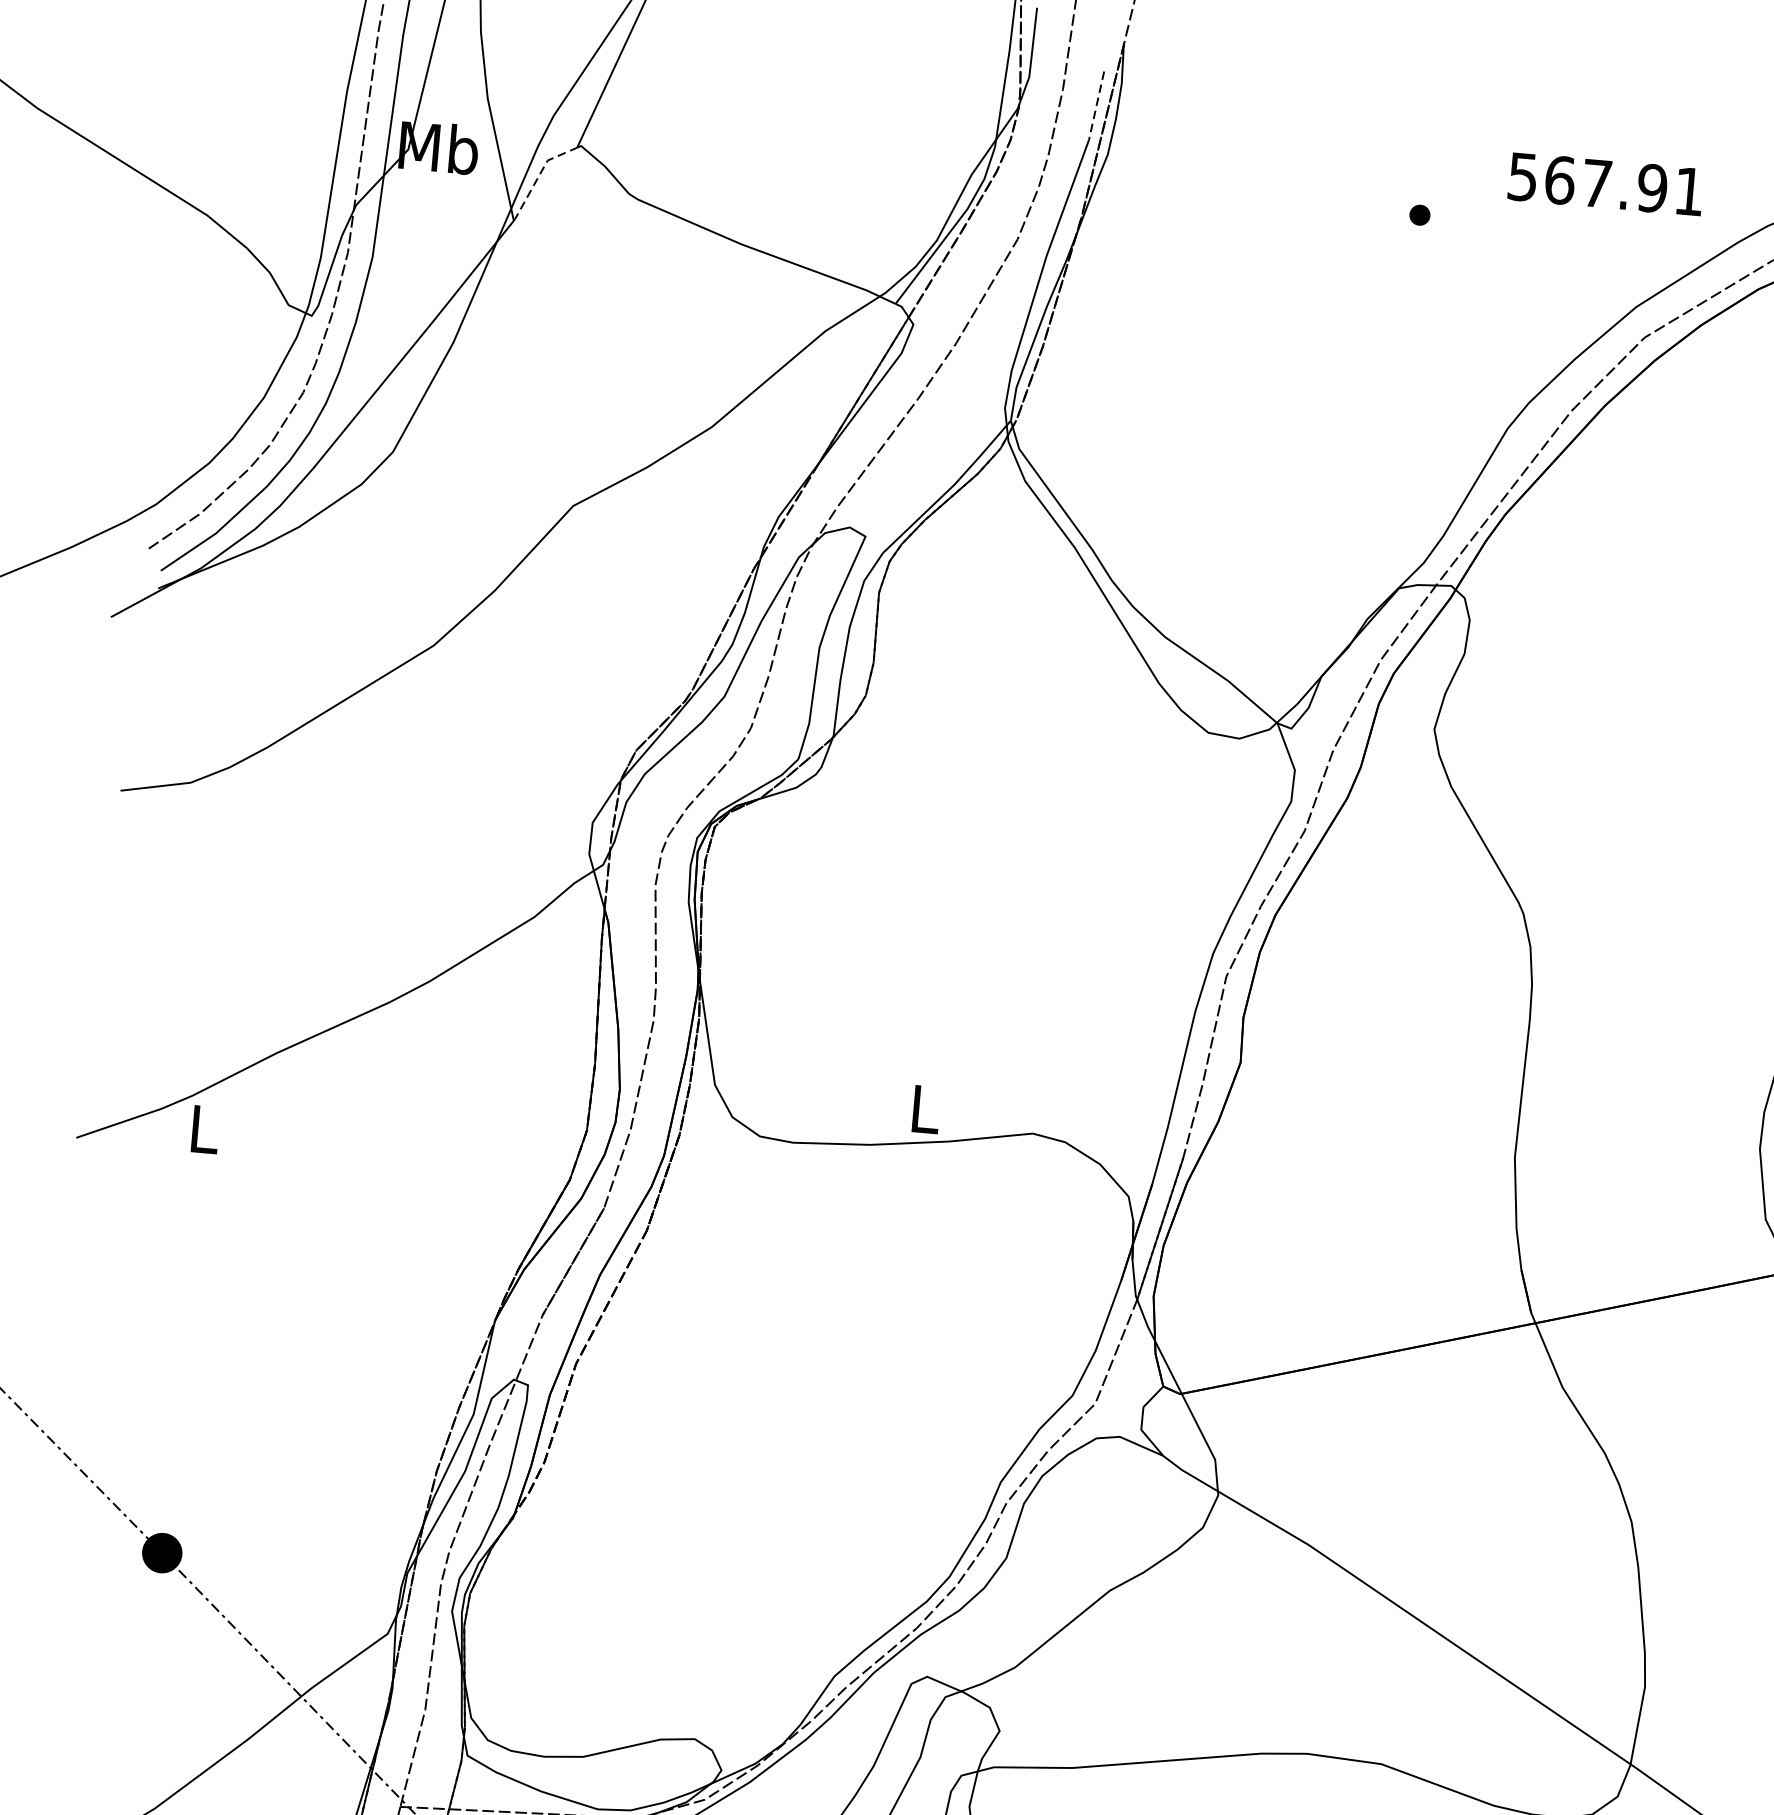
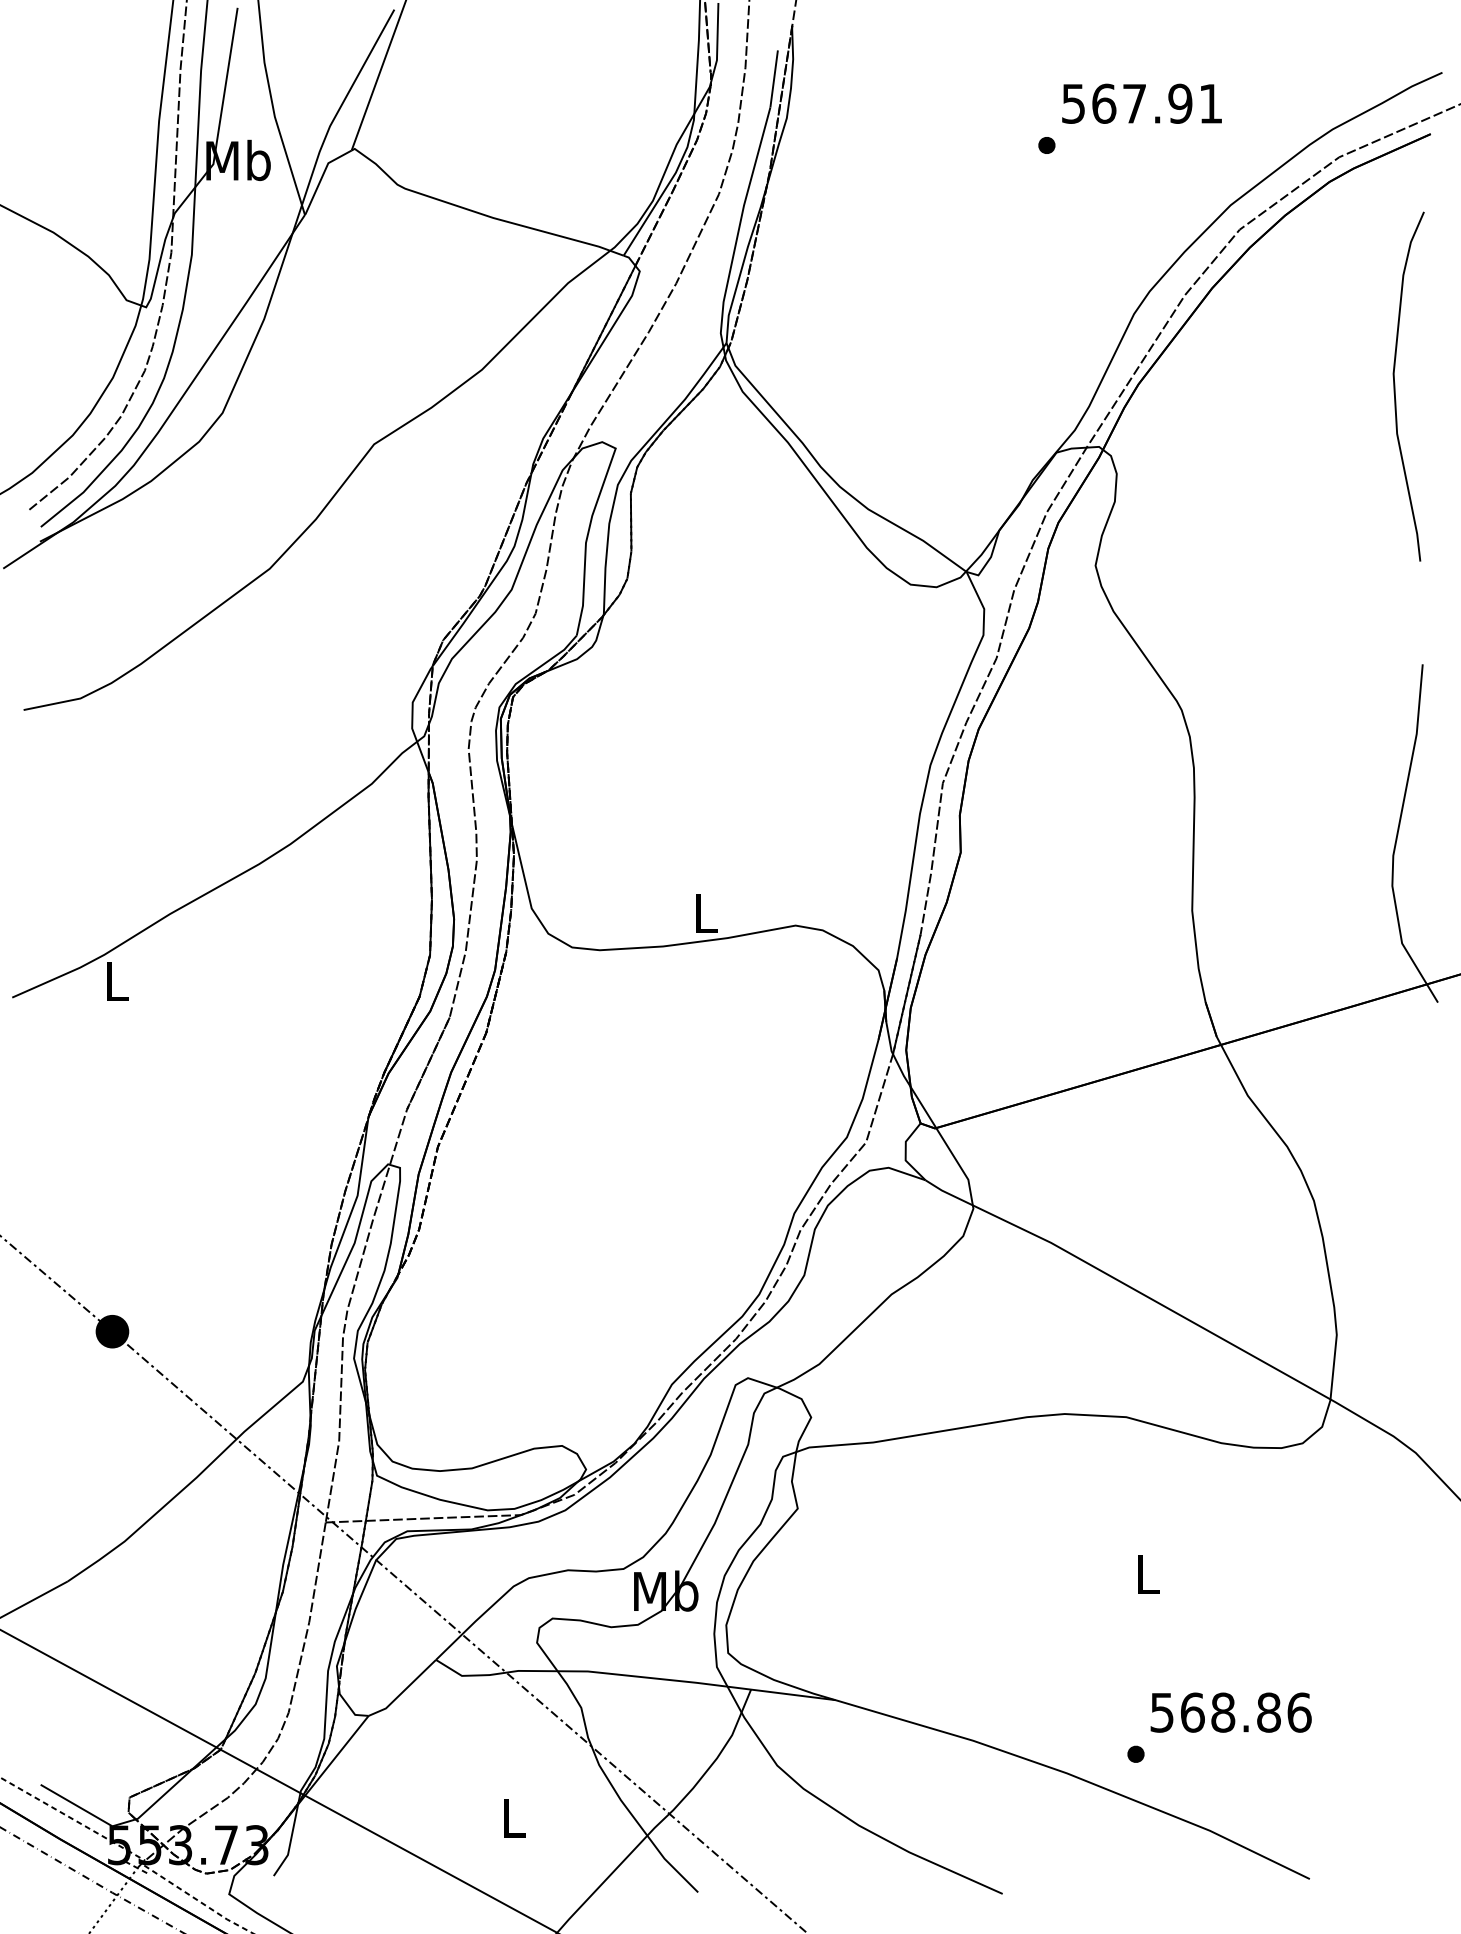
line: (1097, 105) -> (774, 78), dashed -> solid
line: (539, 176) -> (322, 176), dashed -> solid
text: (1605, 183) -> (1141, 103), moved

